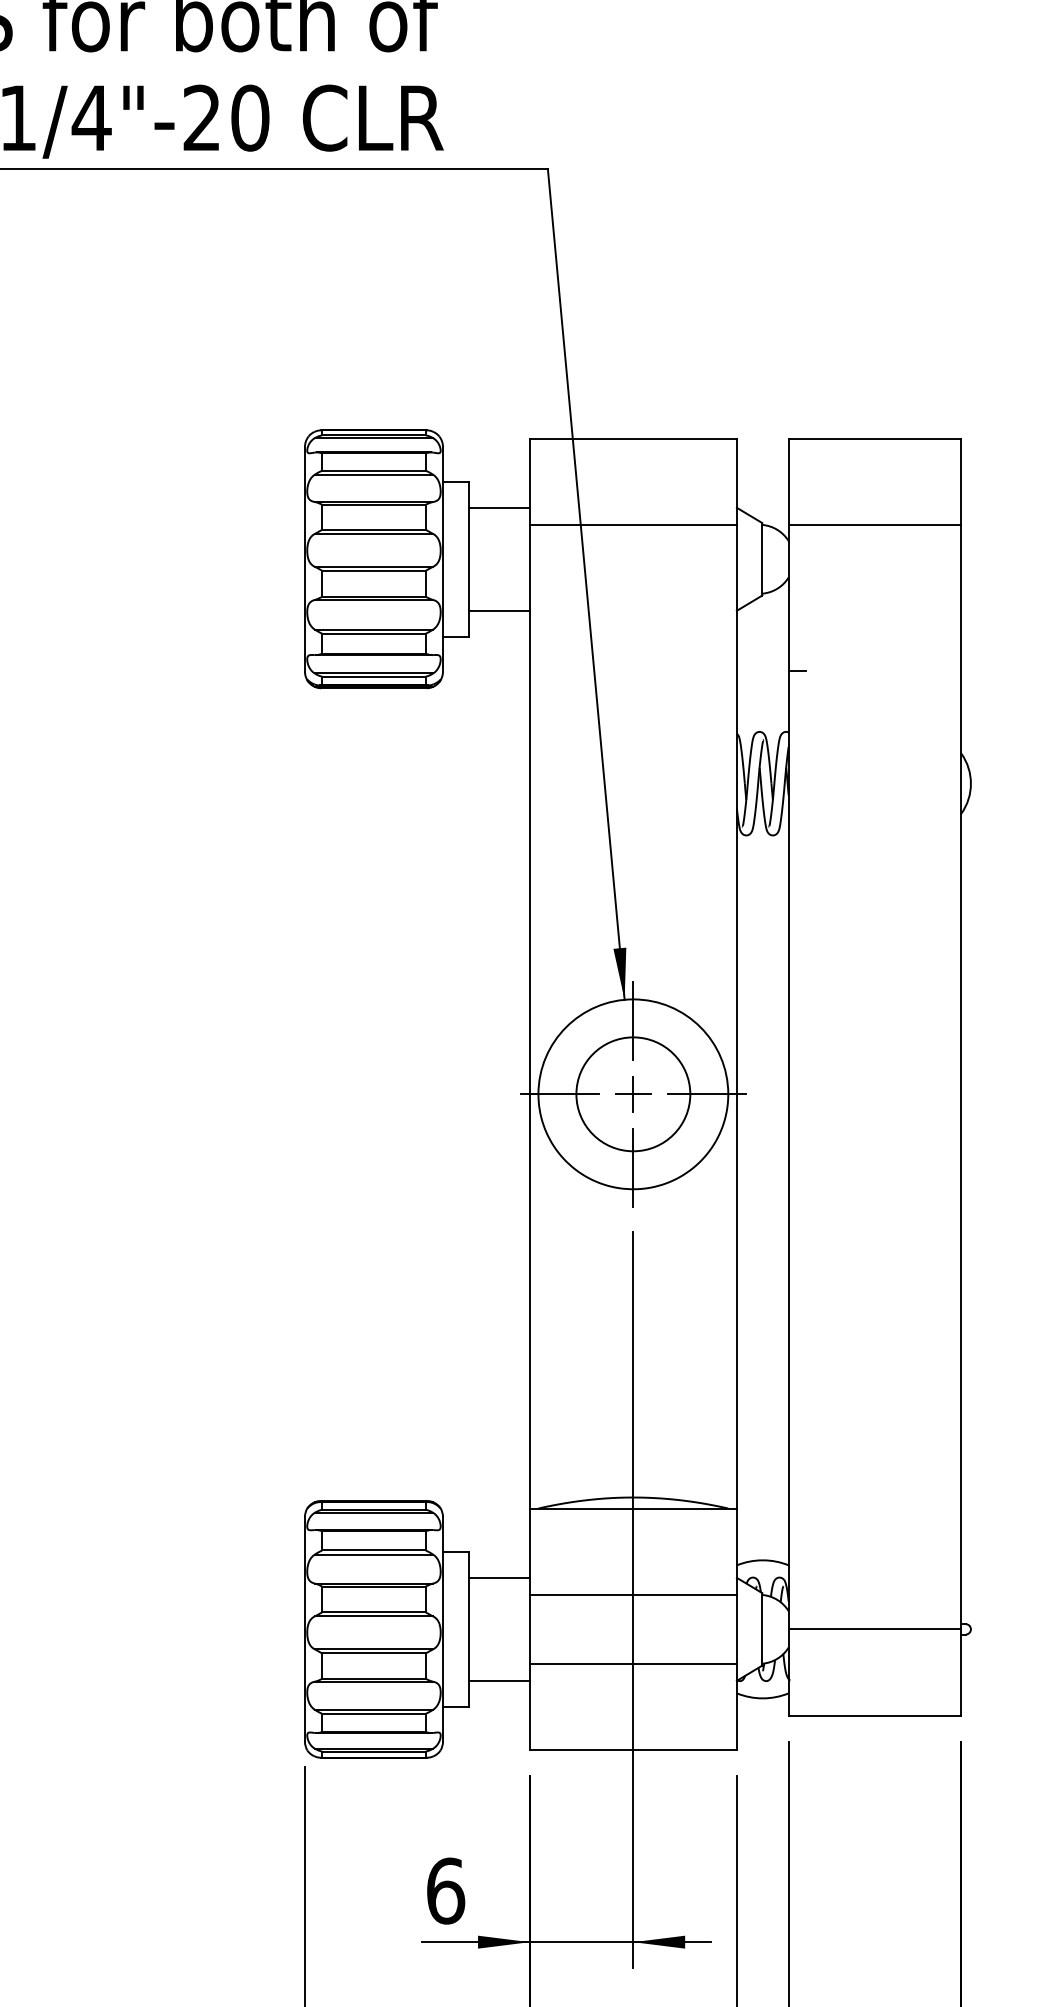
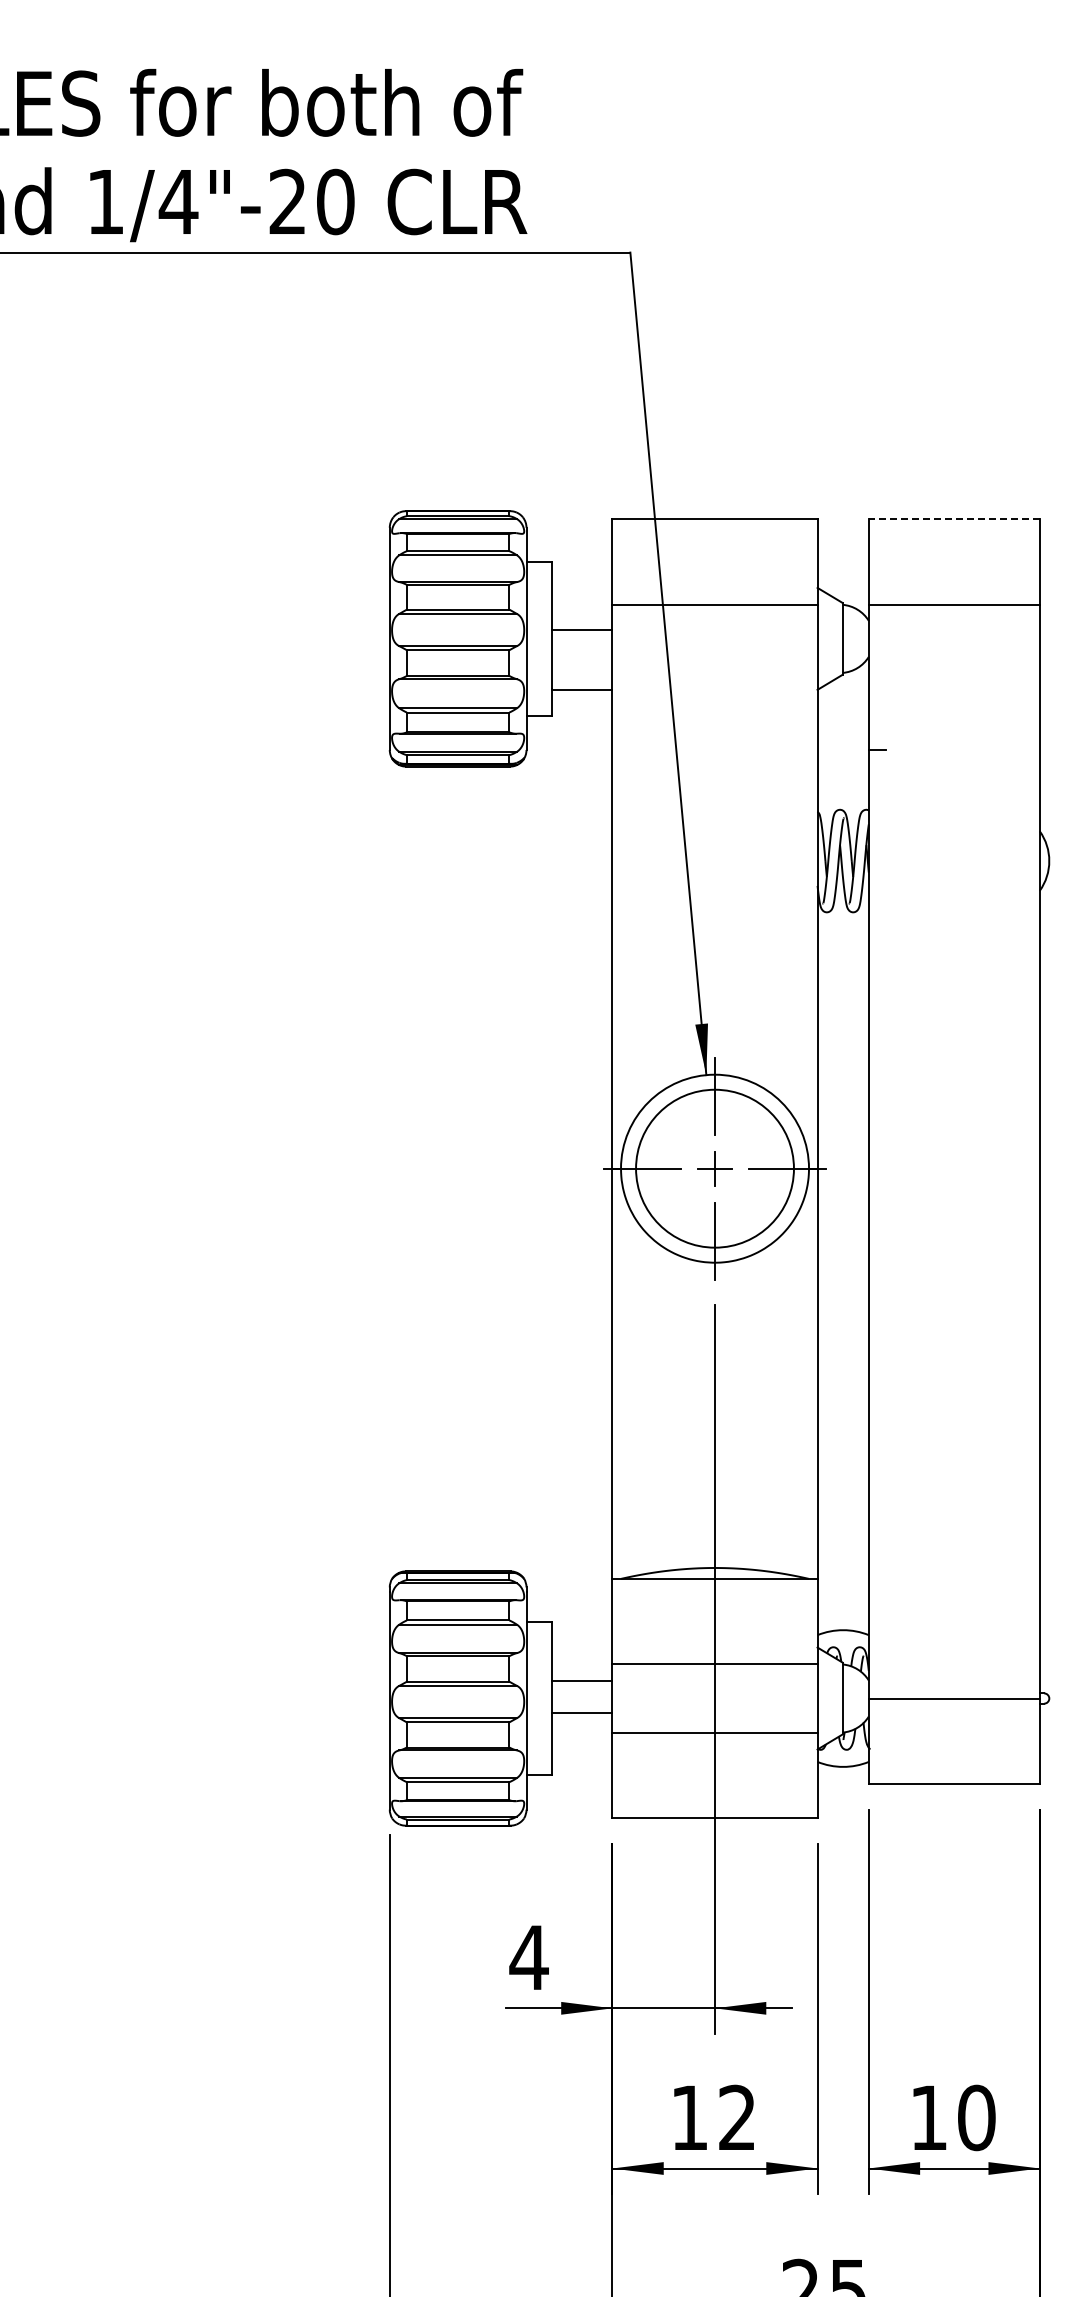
line: (874, 438) -> (953, 519), solid -> dashed
line: (499, 507) -> (582, 629), moved
circle: (632, 1094) -> (714, 1168), size x1.4
line: (499, 1577) -> (582, 1681), moved
line: (499, 1680) -> (582, 1712), moved
text: (445, 1890) -> (528, 1957), 6 -> 4

